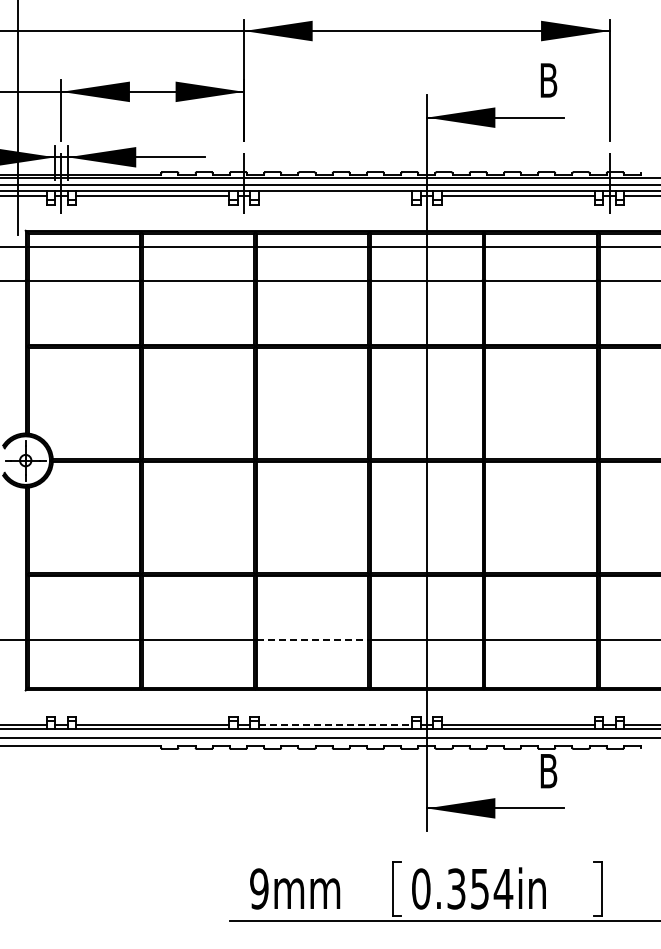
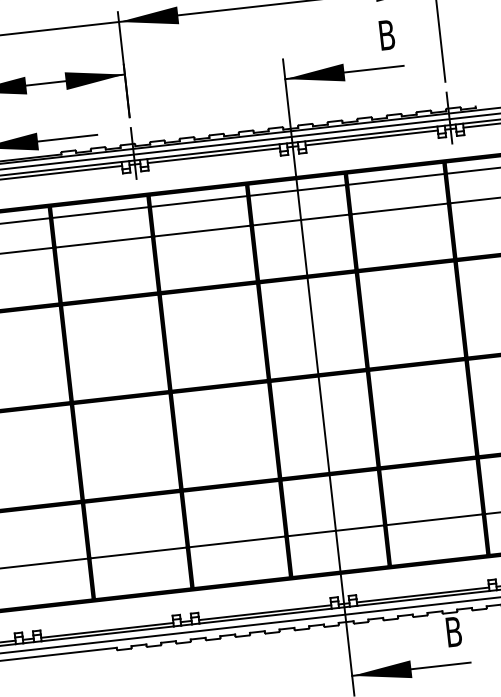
line: (335, 196) -> (213, 156), added
line: (312, 640) -> (237, 541), dashed -> solid
line: (335, 724) -> (265, 612), dashed -> solid

